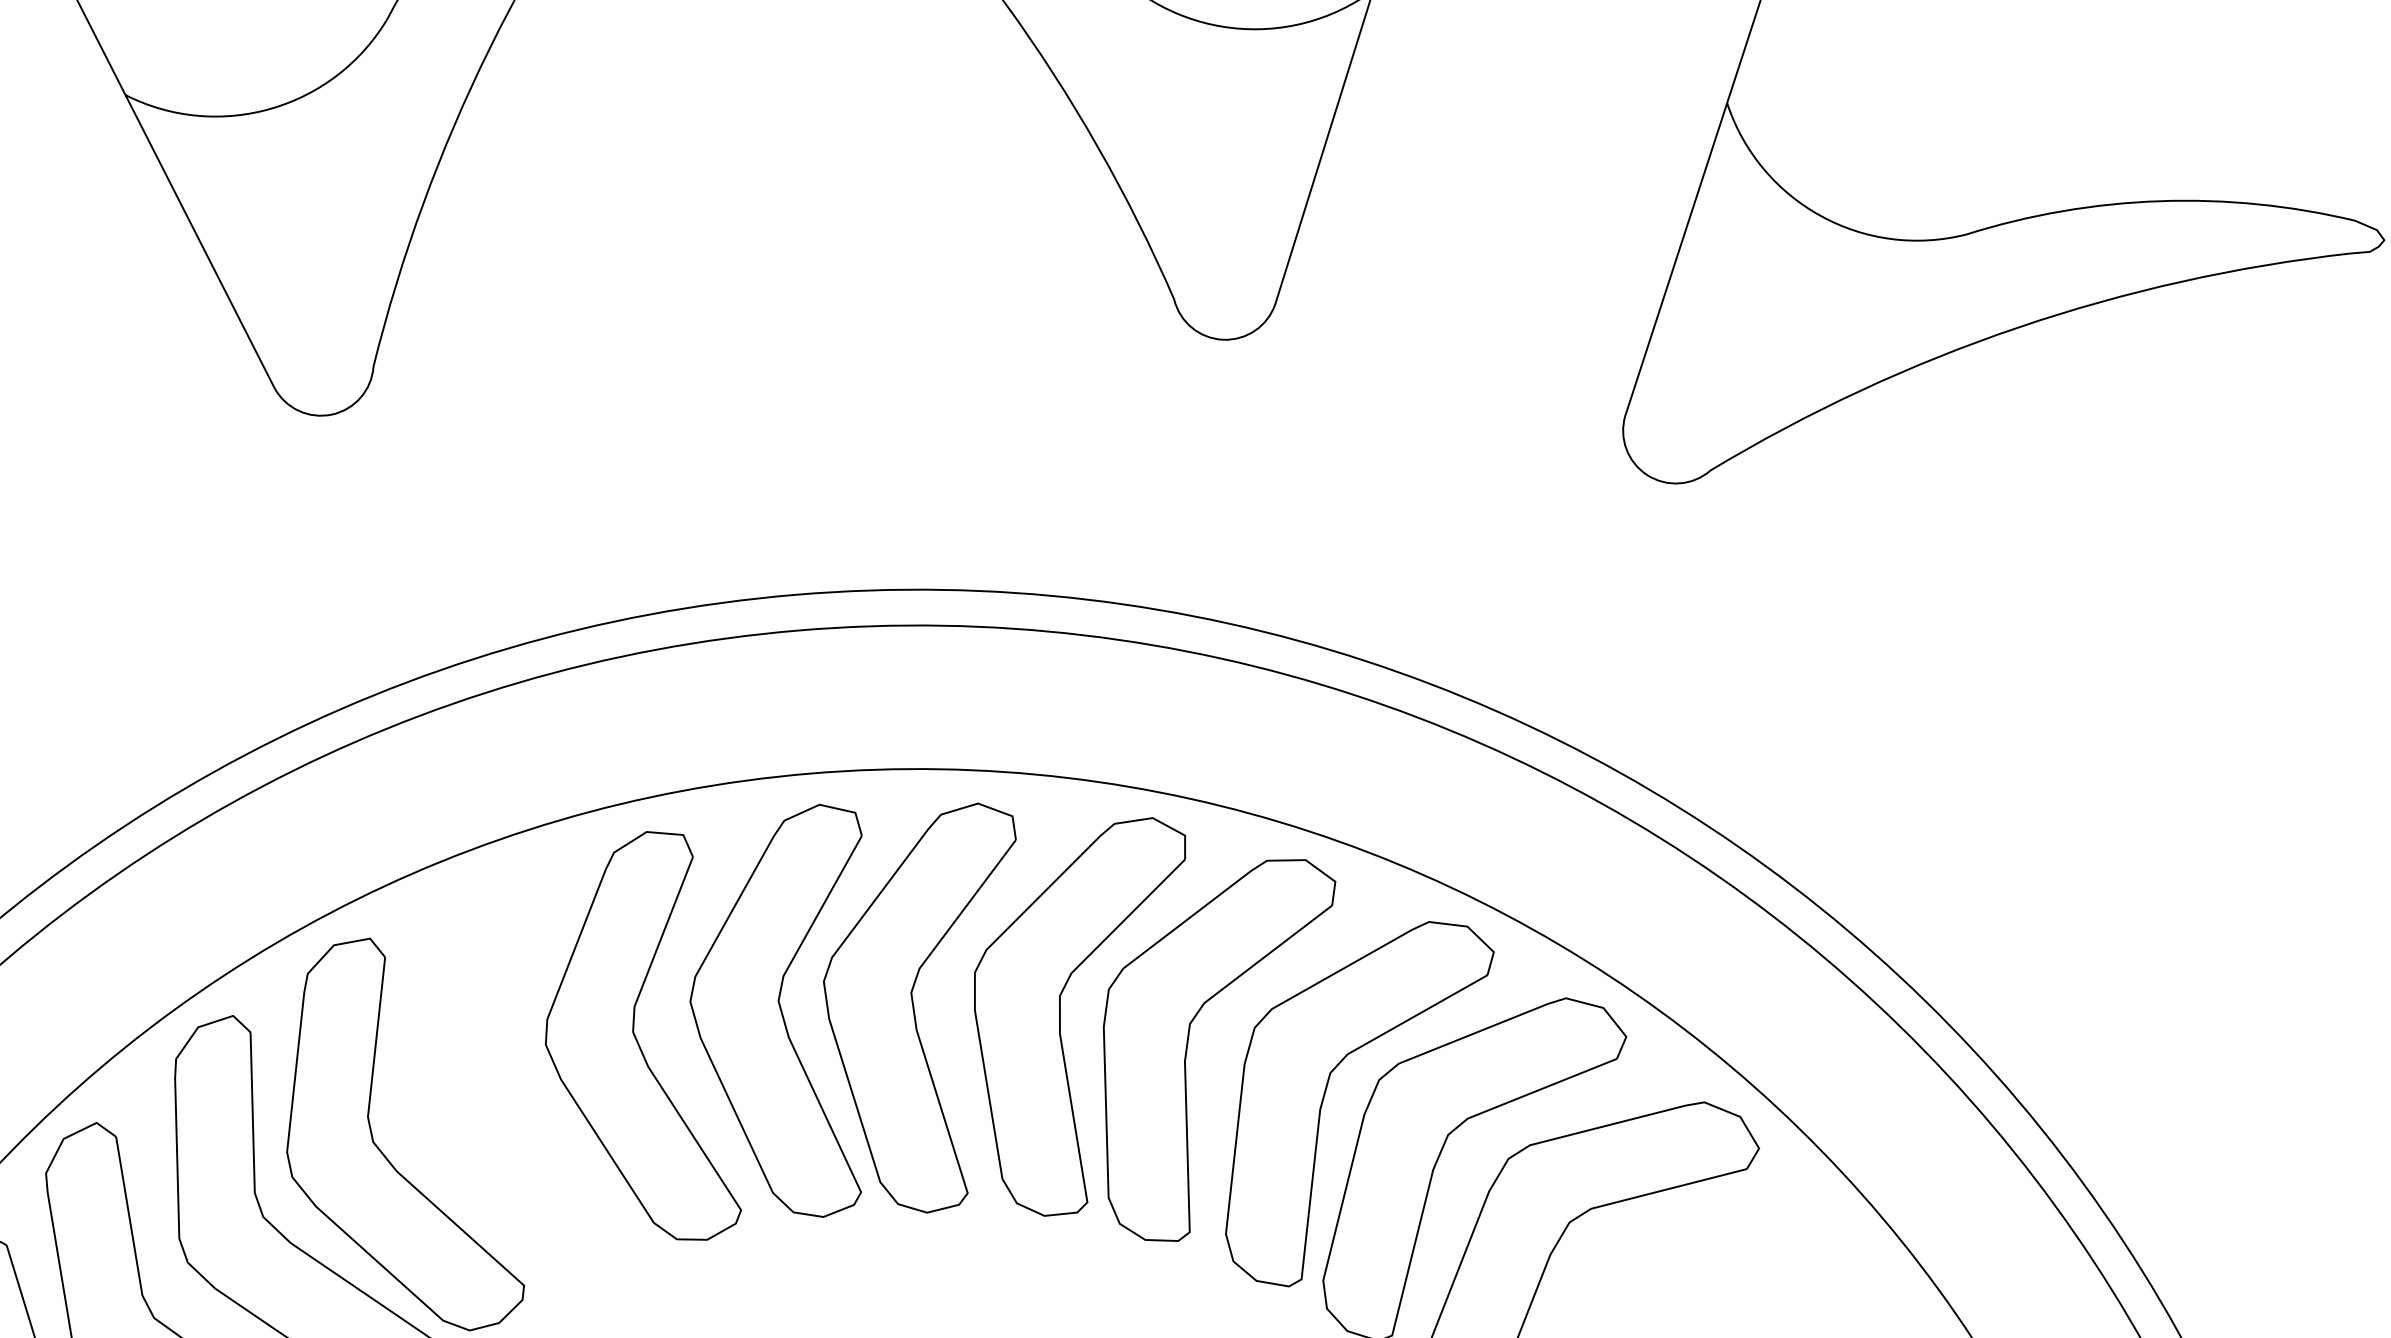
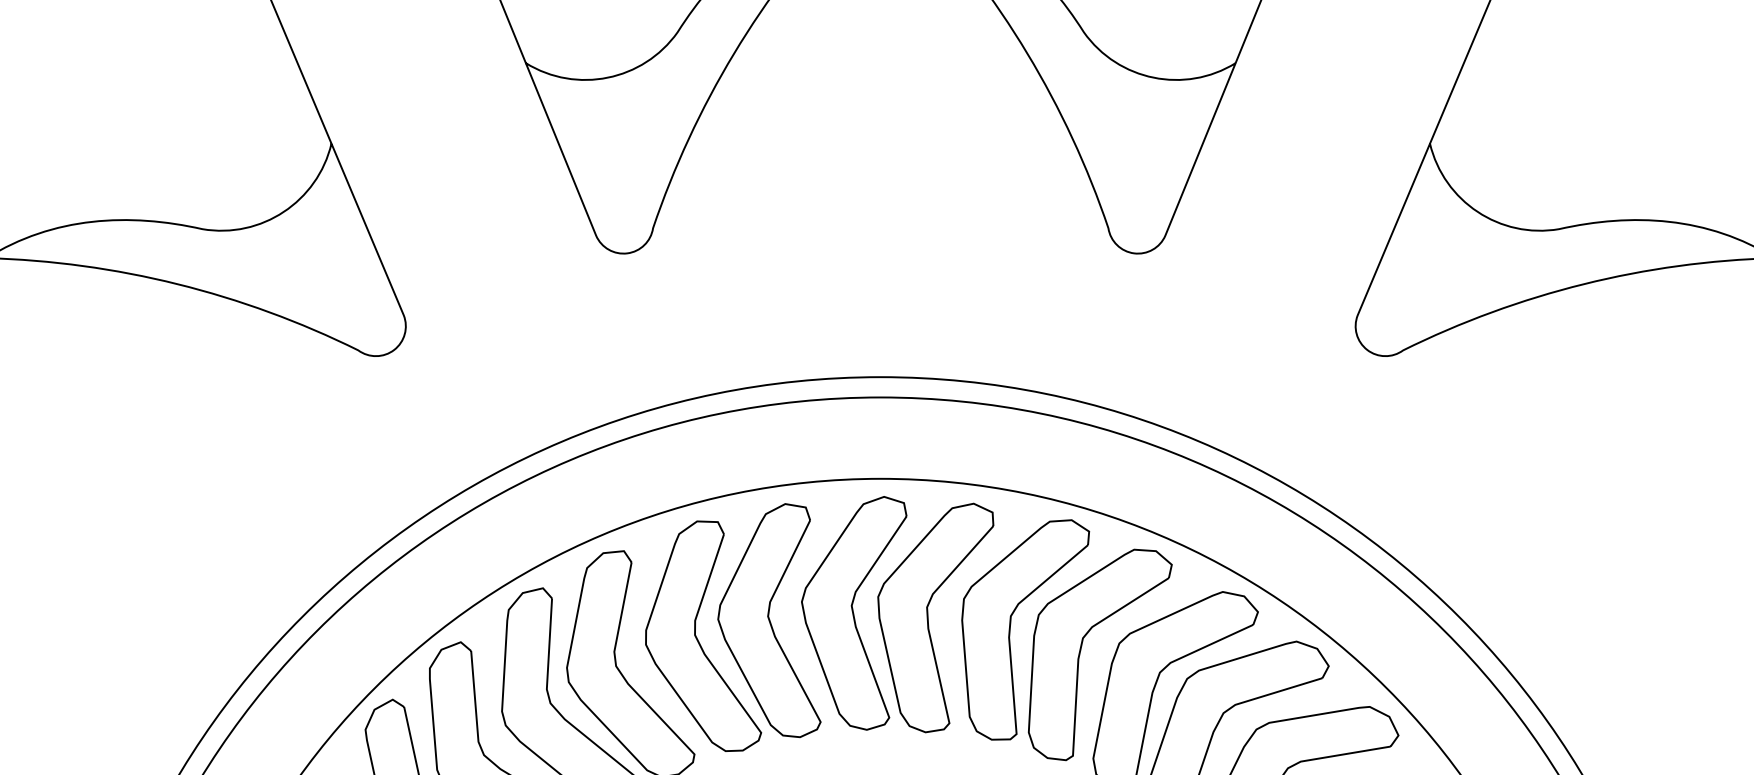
part: (512, 1079) -> (697, 637), added

